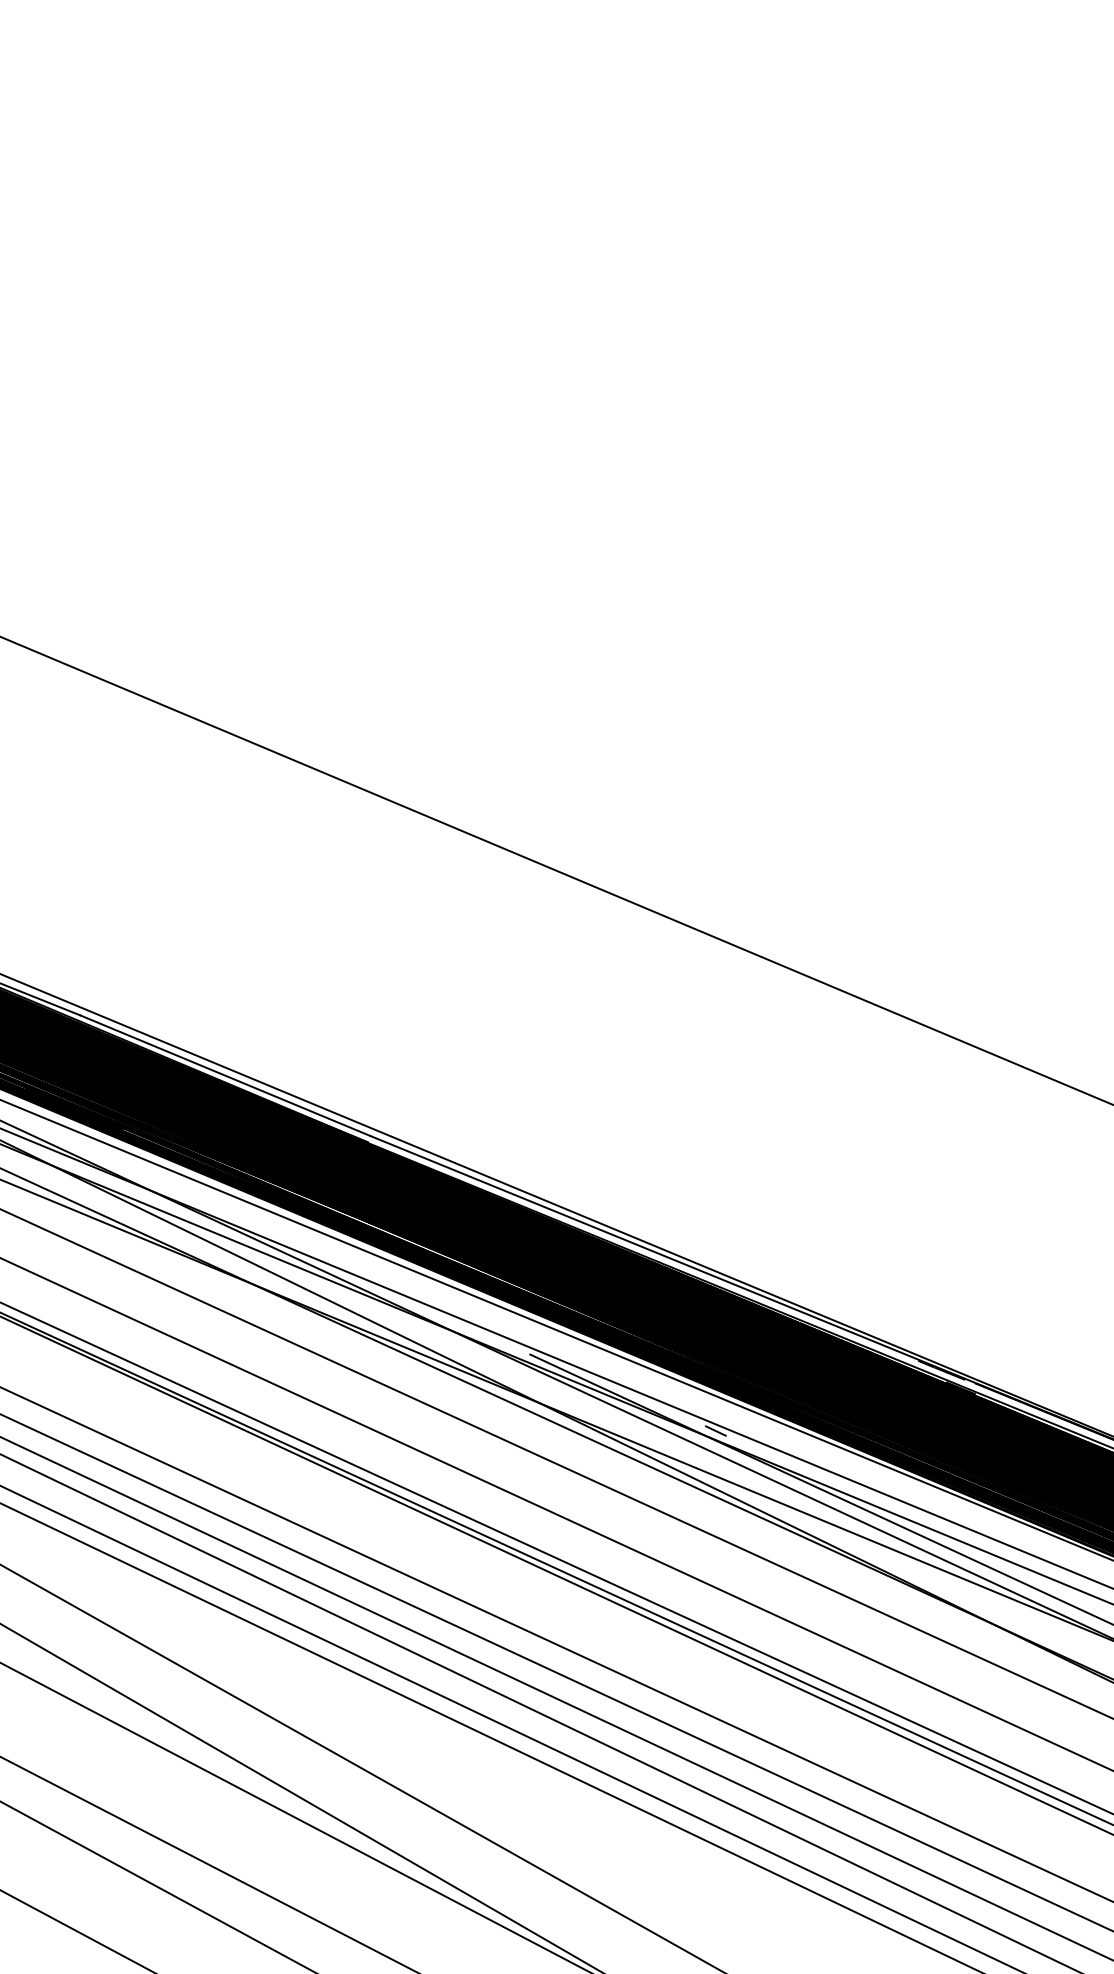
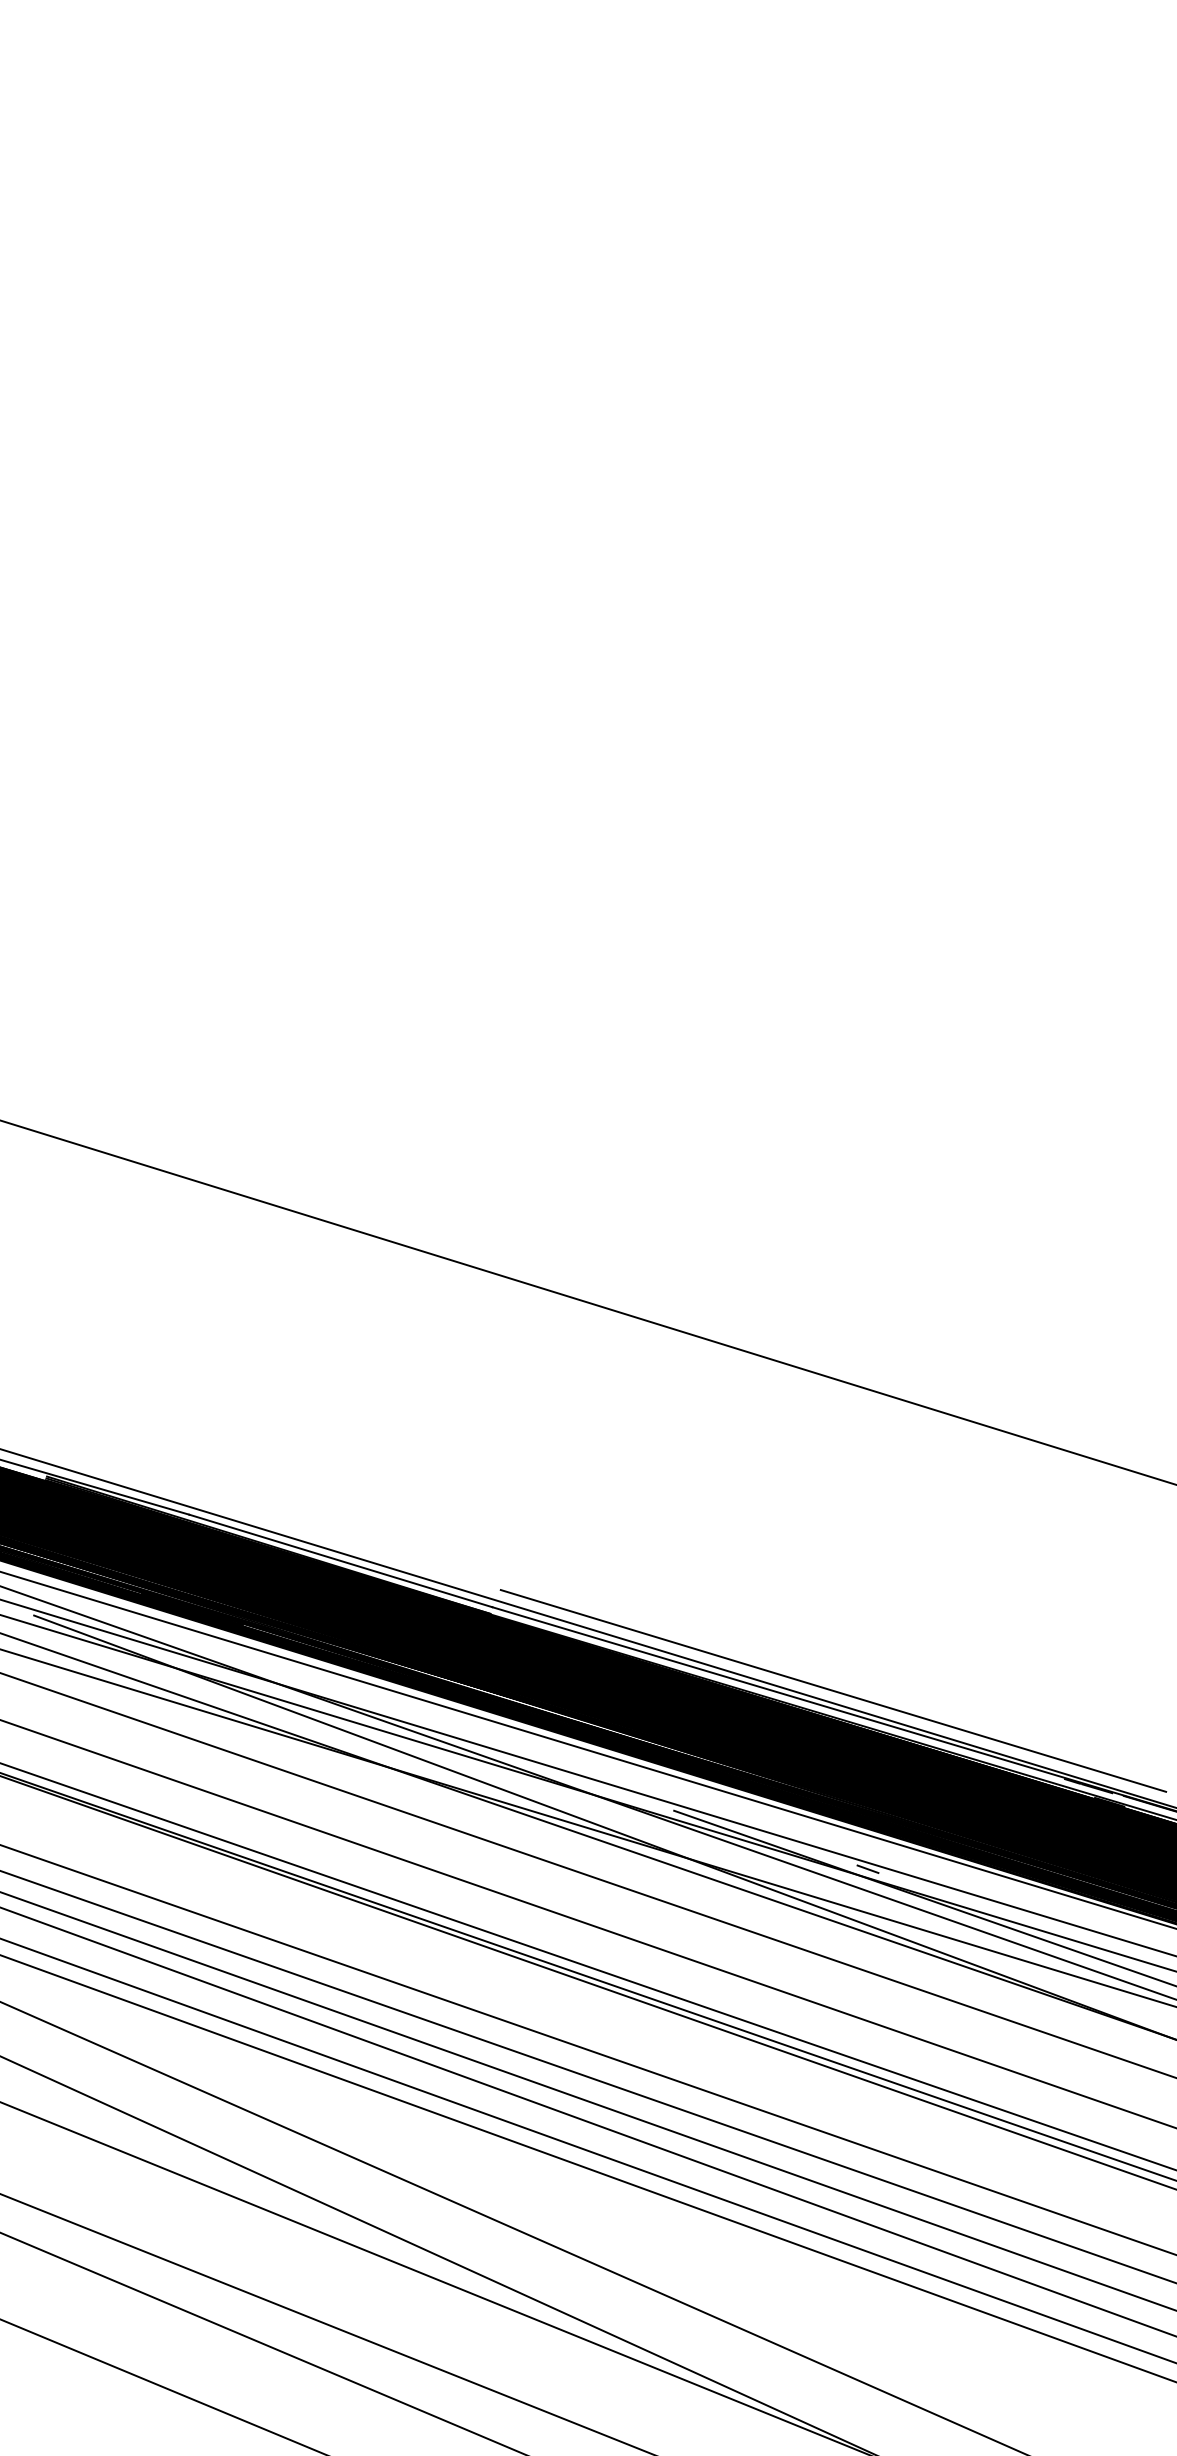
line: (699, 1251) -> (833, 1690), added

